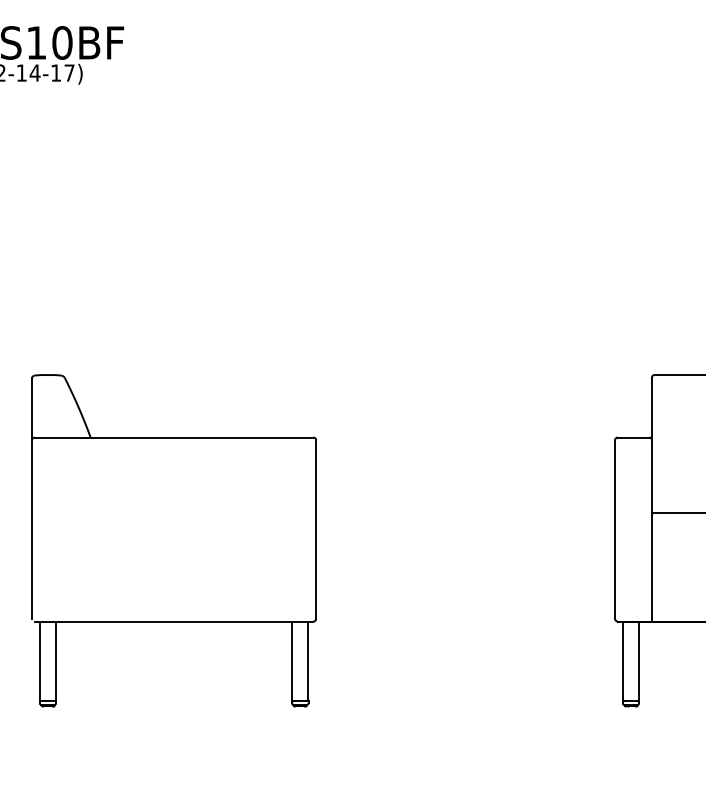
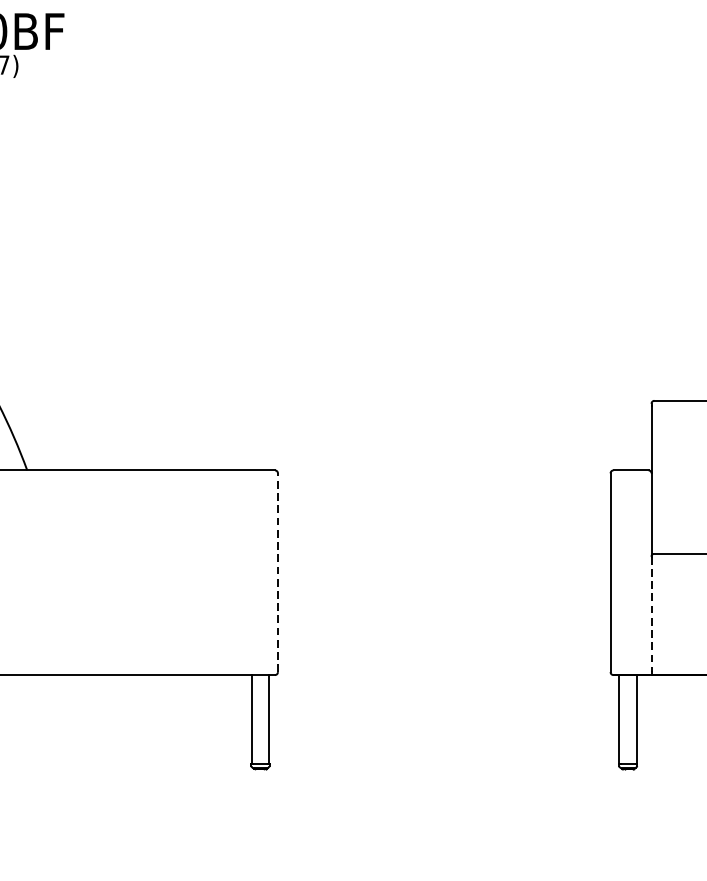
line: (316, 529) -> (278, 572), solid -> dashed
line: (651, 567) -> (650, 614), solid -> dashed

